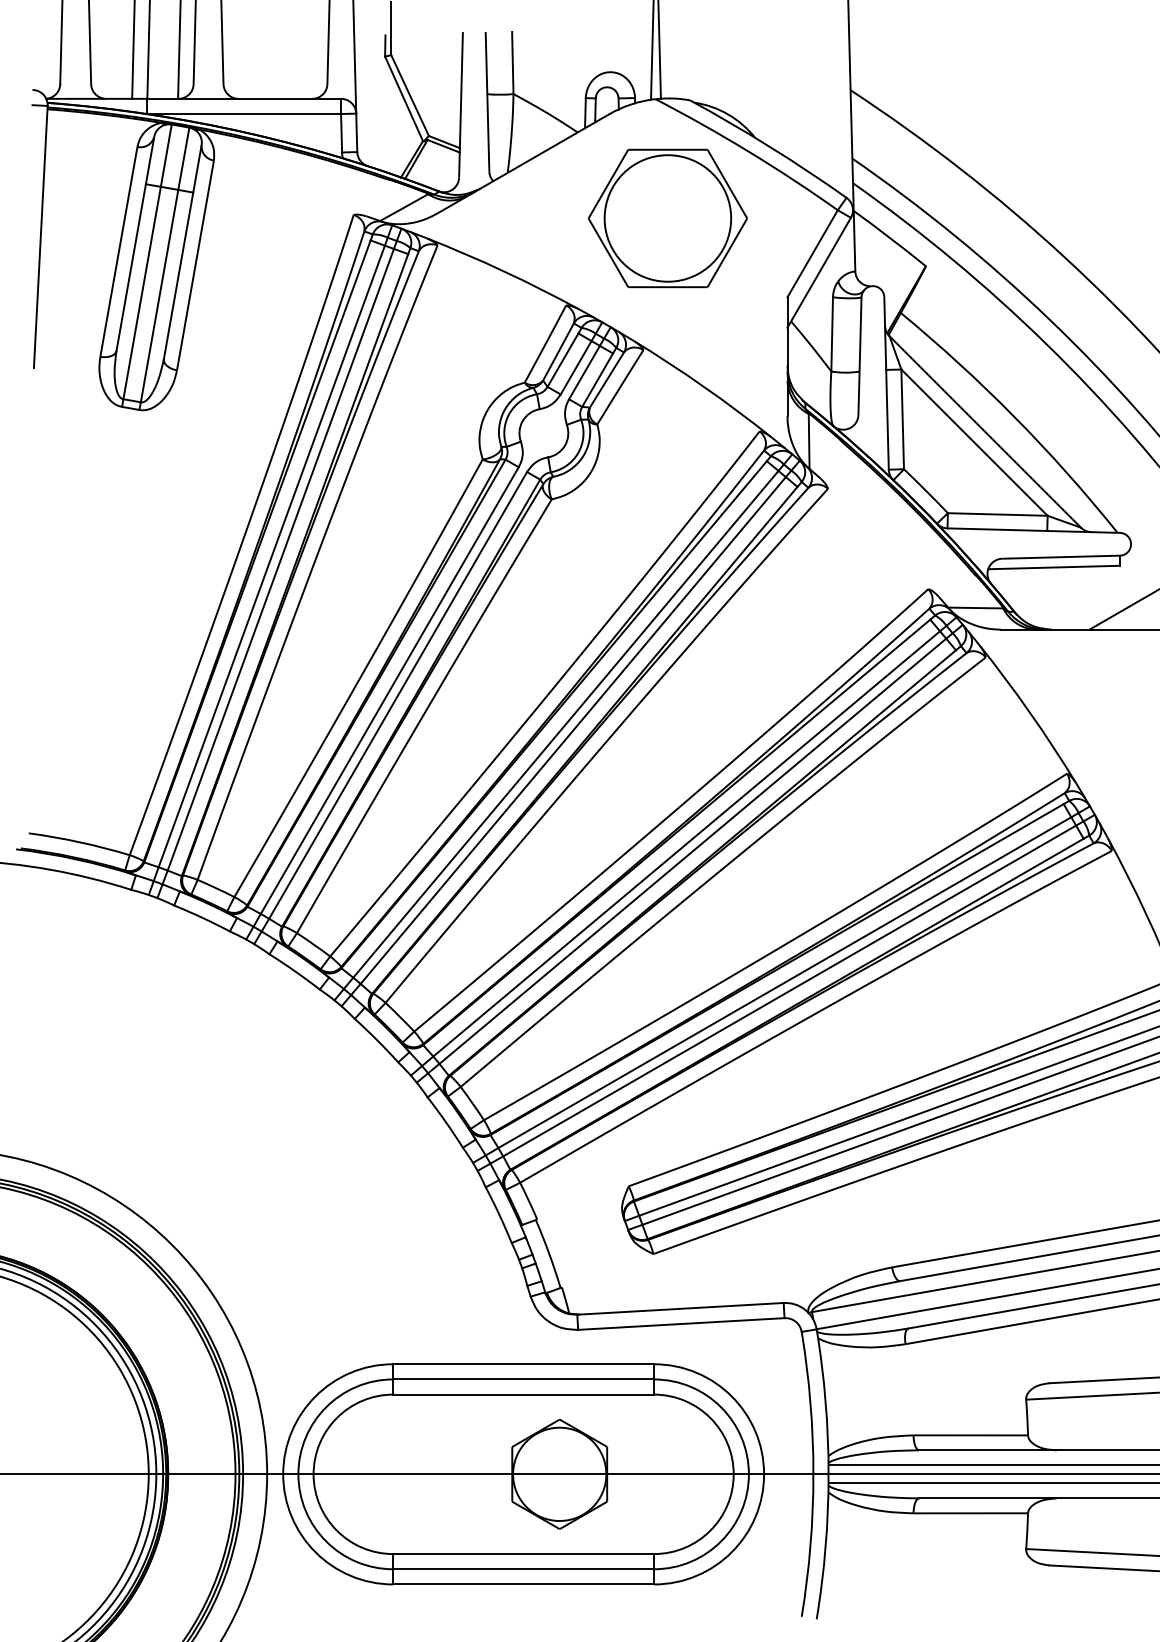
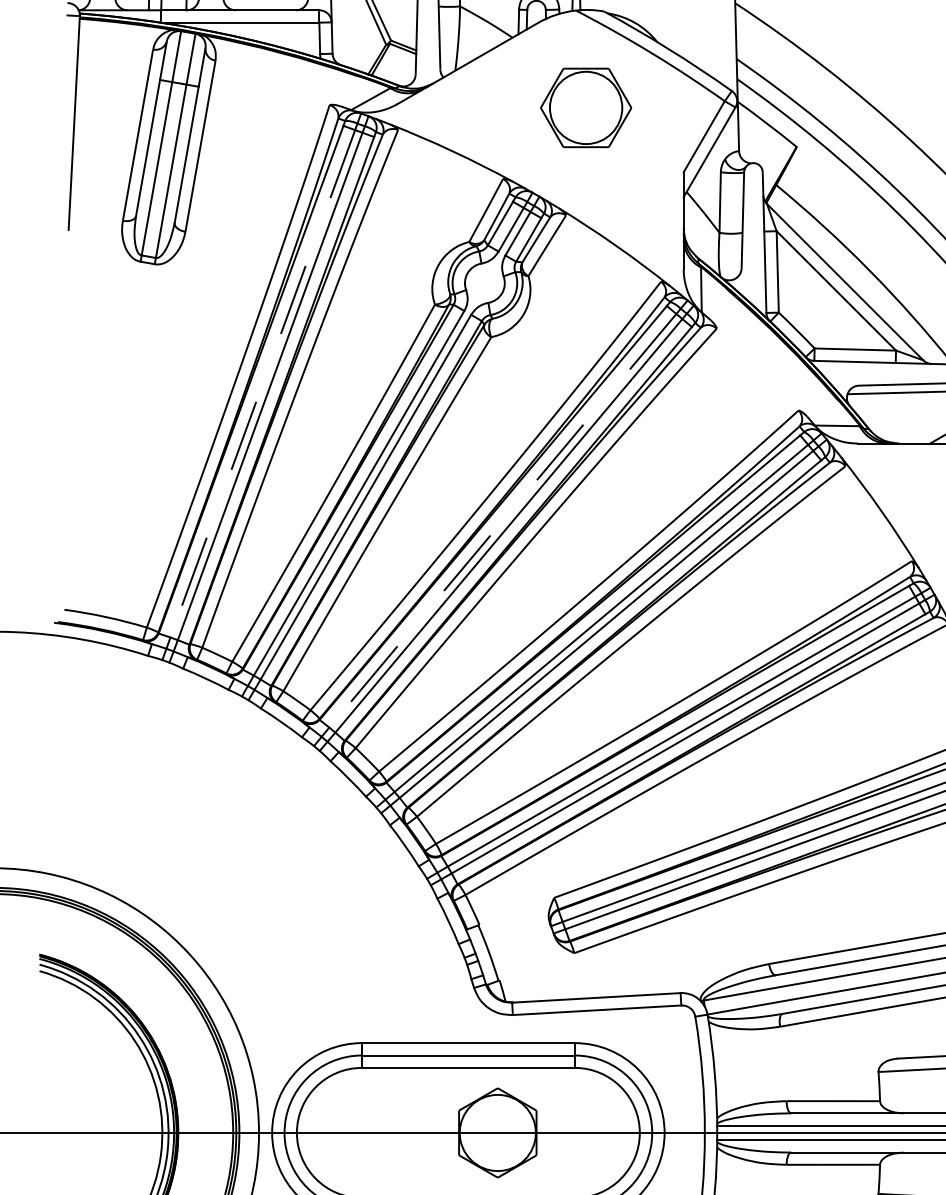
part: (667, 218) -> (585, 107), size x0.7
line: (271, 556) -> (262, 383), solid -> dashed
line: (565, 724) -> (502, 520), solid -> dashed

